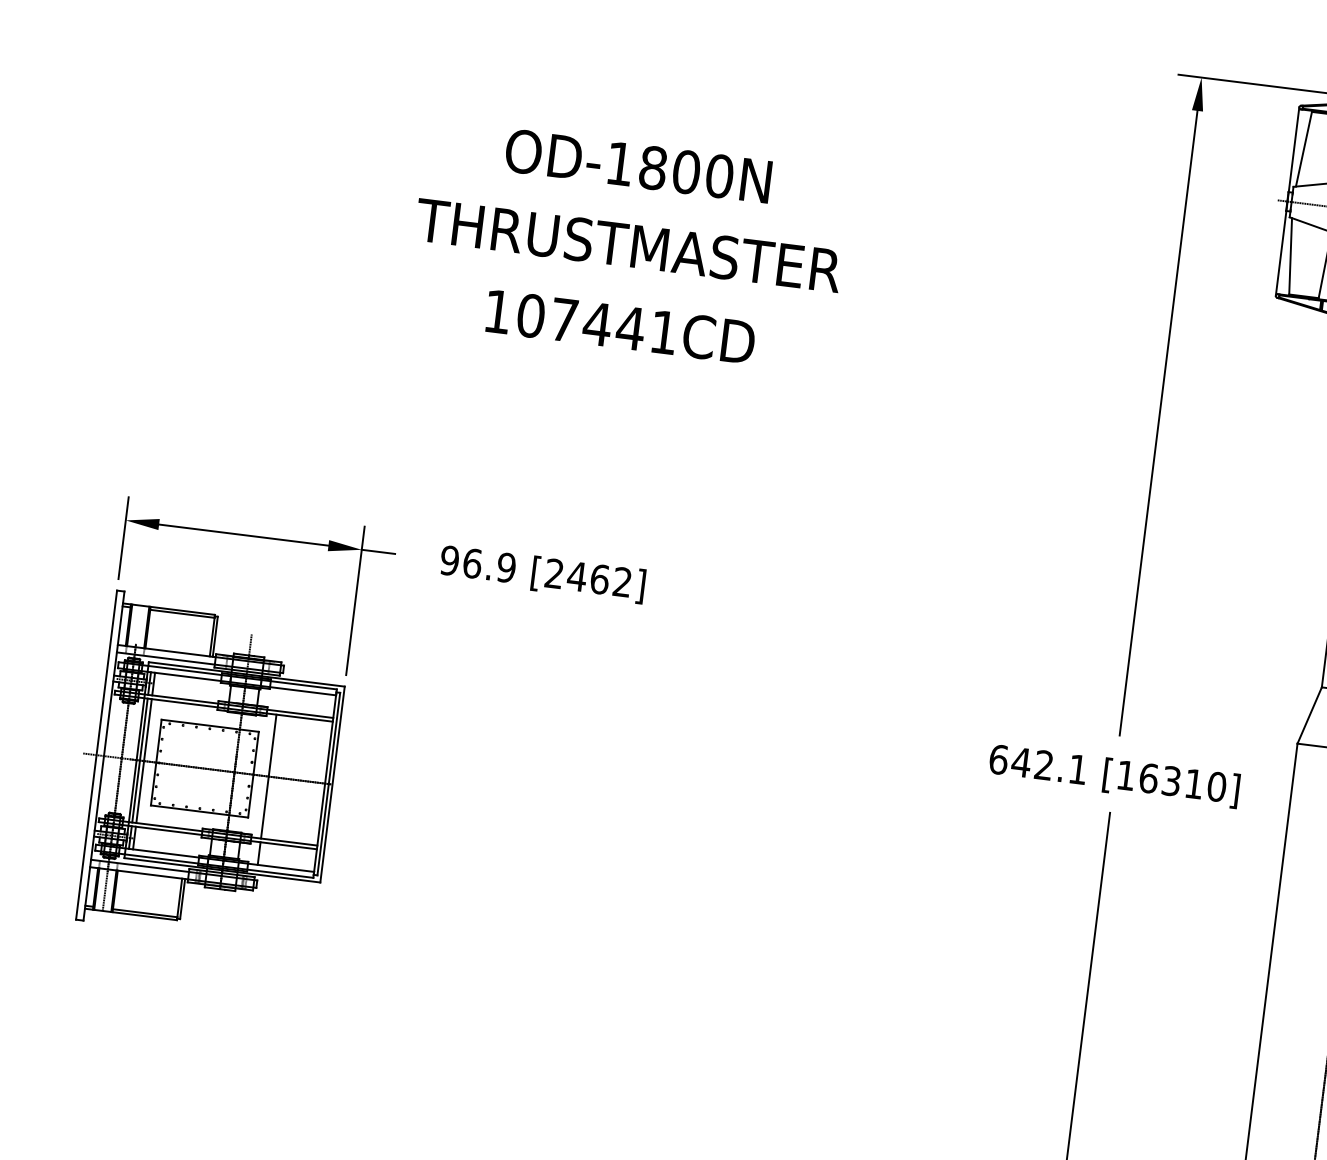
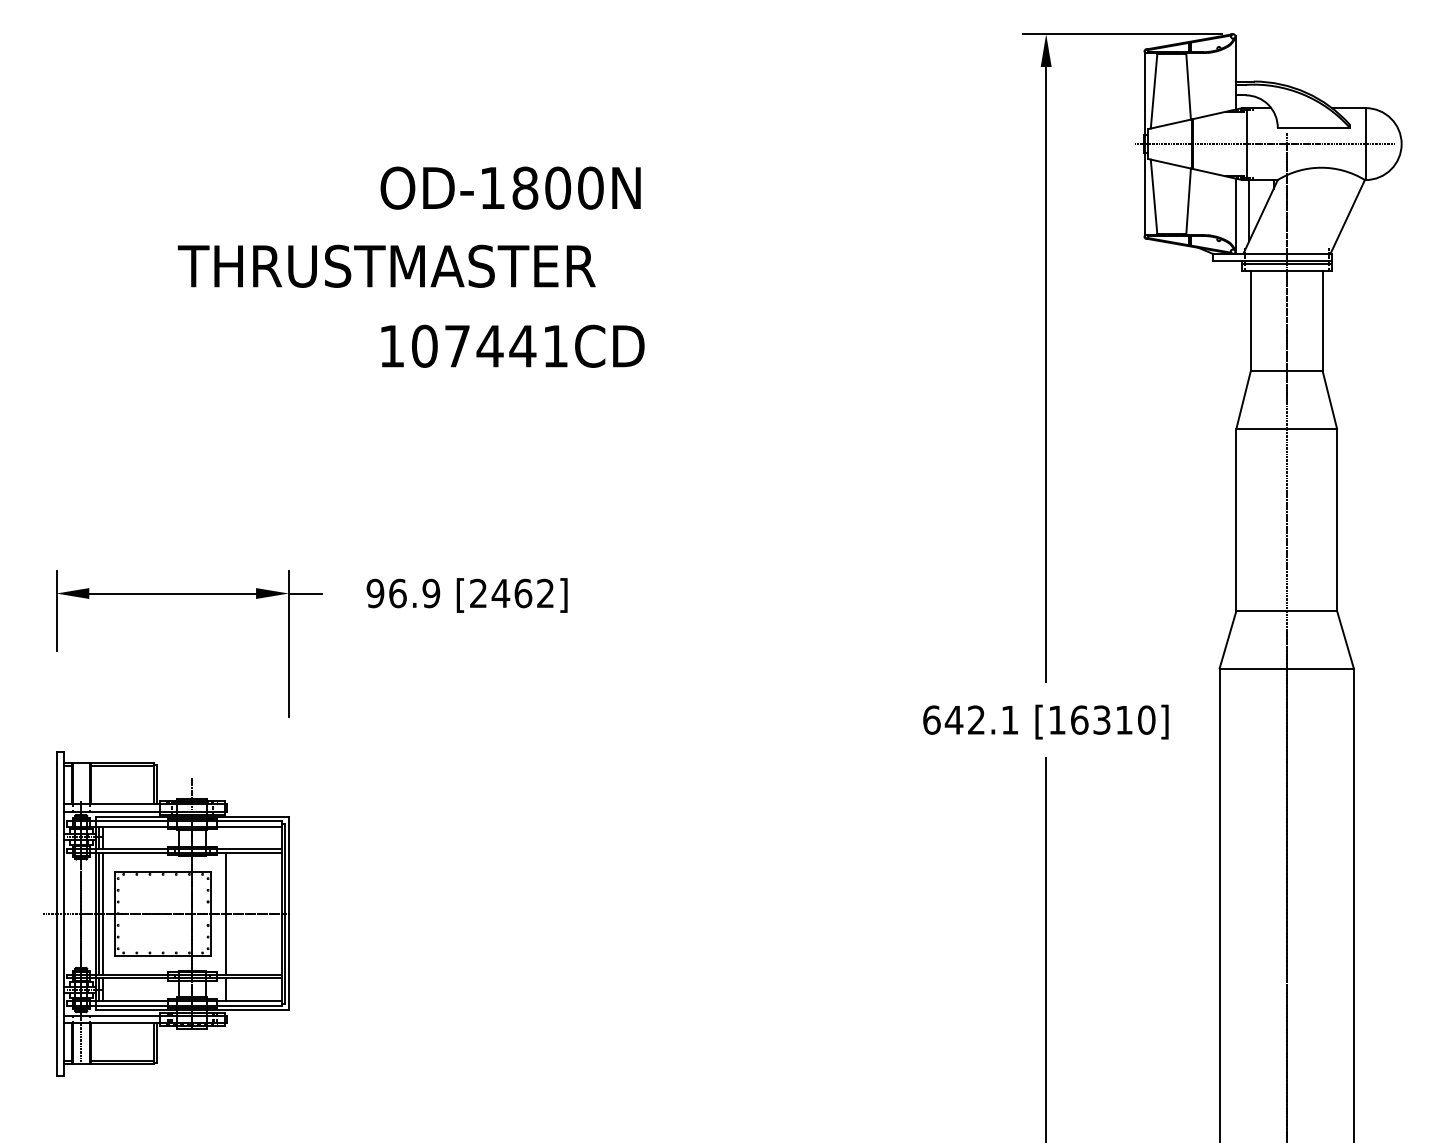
text: (628, 244) -> (386, 265), moved
part: (208, 768) -> (166, 913), moved

